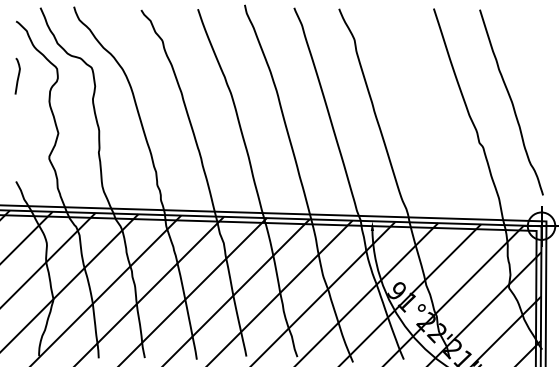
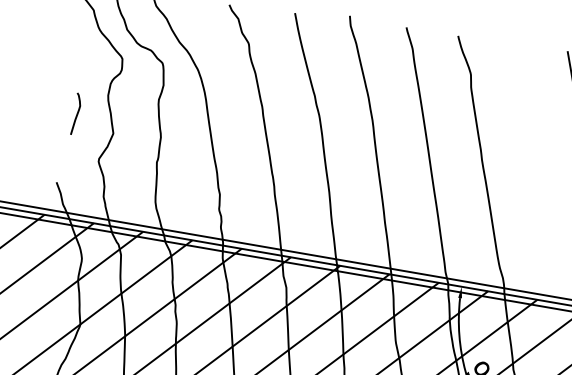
curve: (17, 75) -> (76, 113), moved

